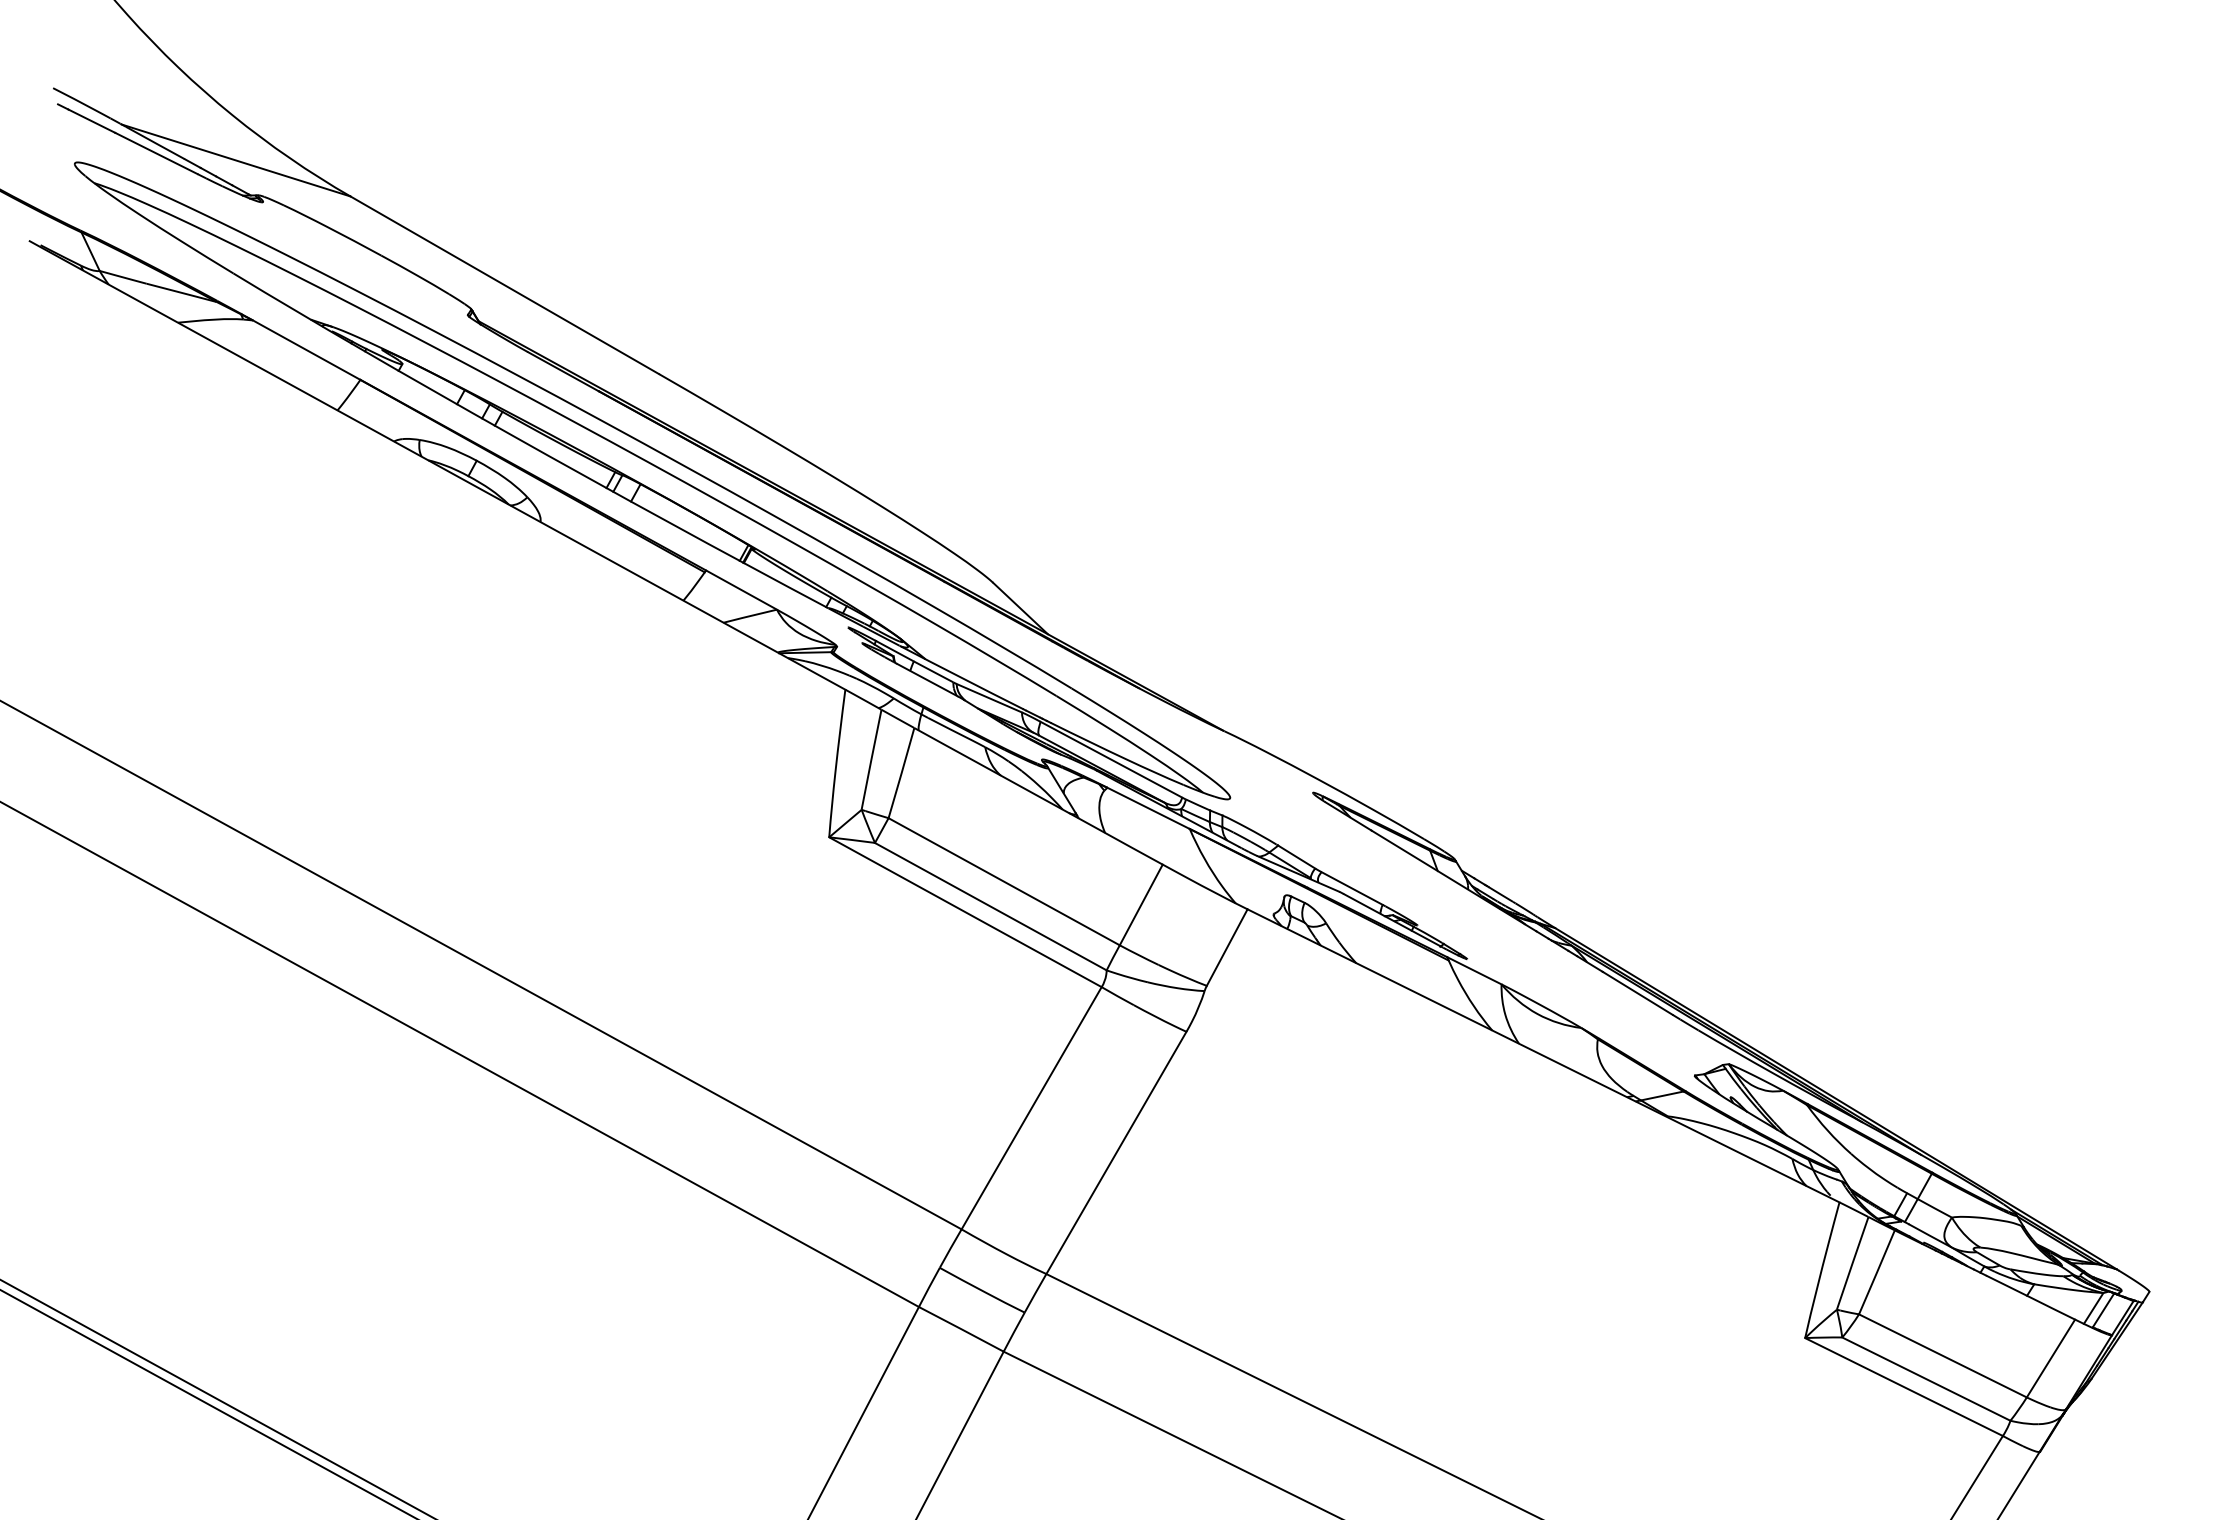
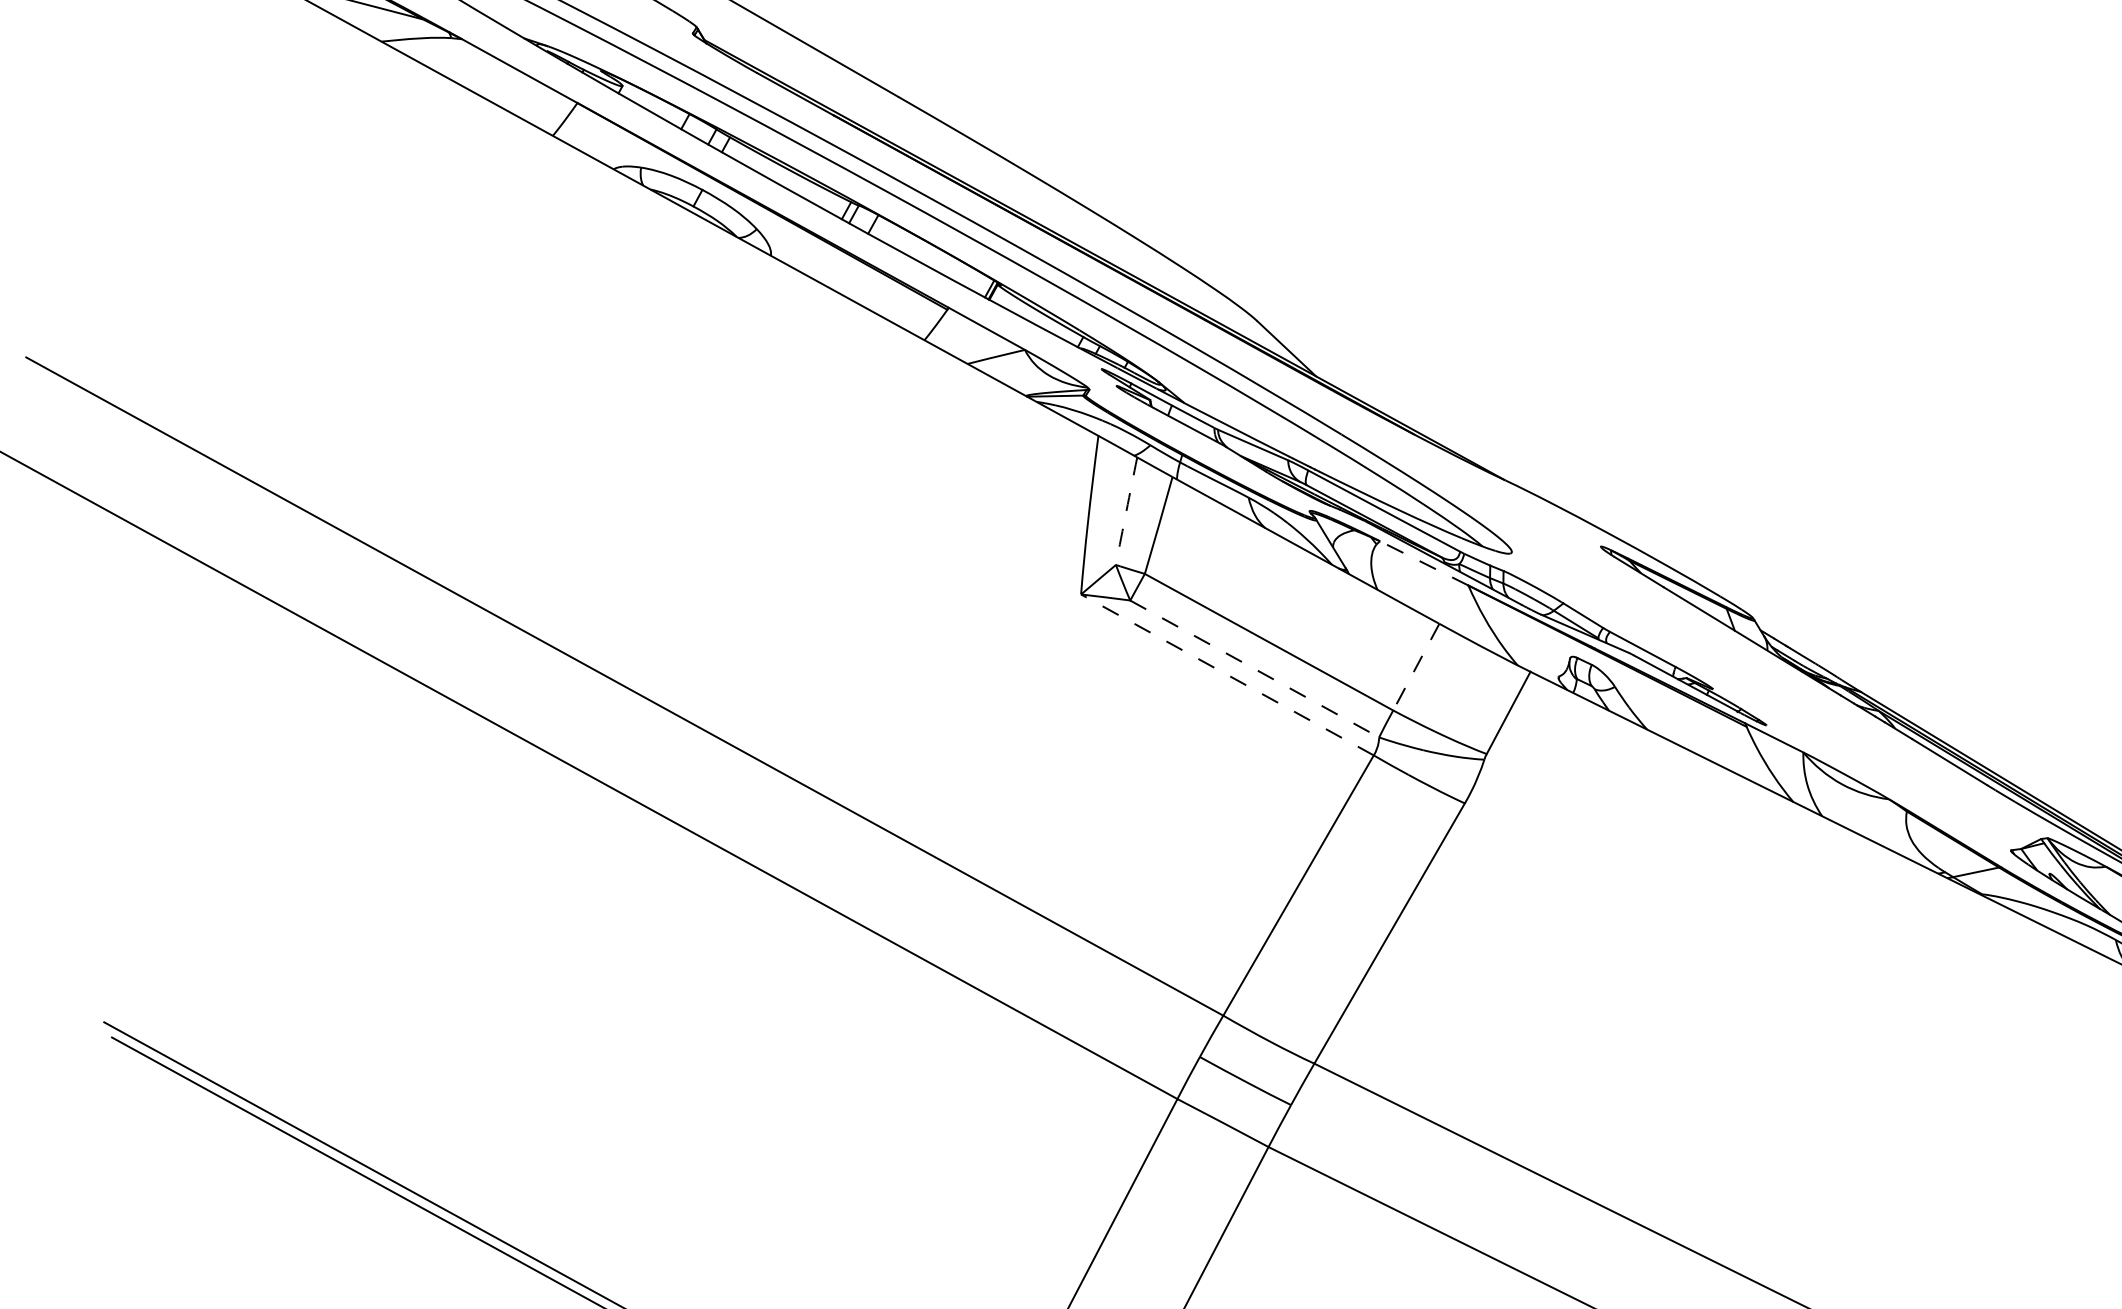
arc: (871, 759) -> (1126, 510), solid -> dashed
line: (1148, 808) -> (1424, 563), solid -> dashed
line: (1141, 904) -> (1416, 666), solid -> dashed
line: (991, 906) -> (1255, 668), solid -> dashed
line: (965, 911) -> (1227, 674), solid -> dashed

